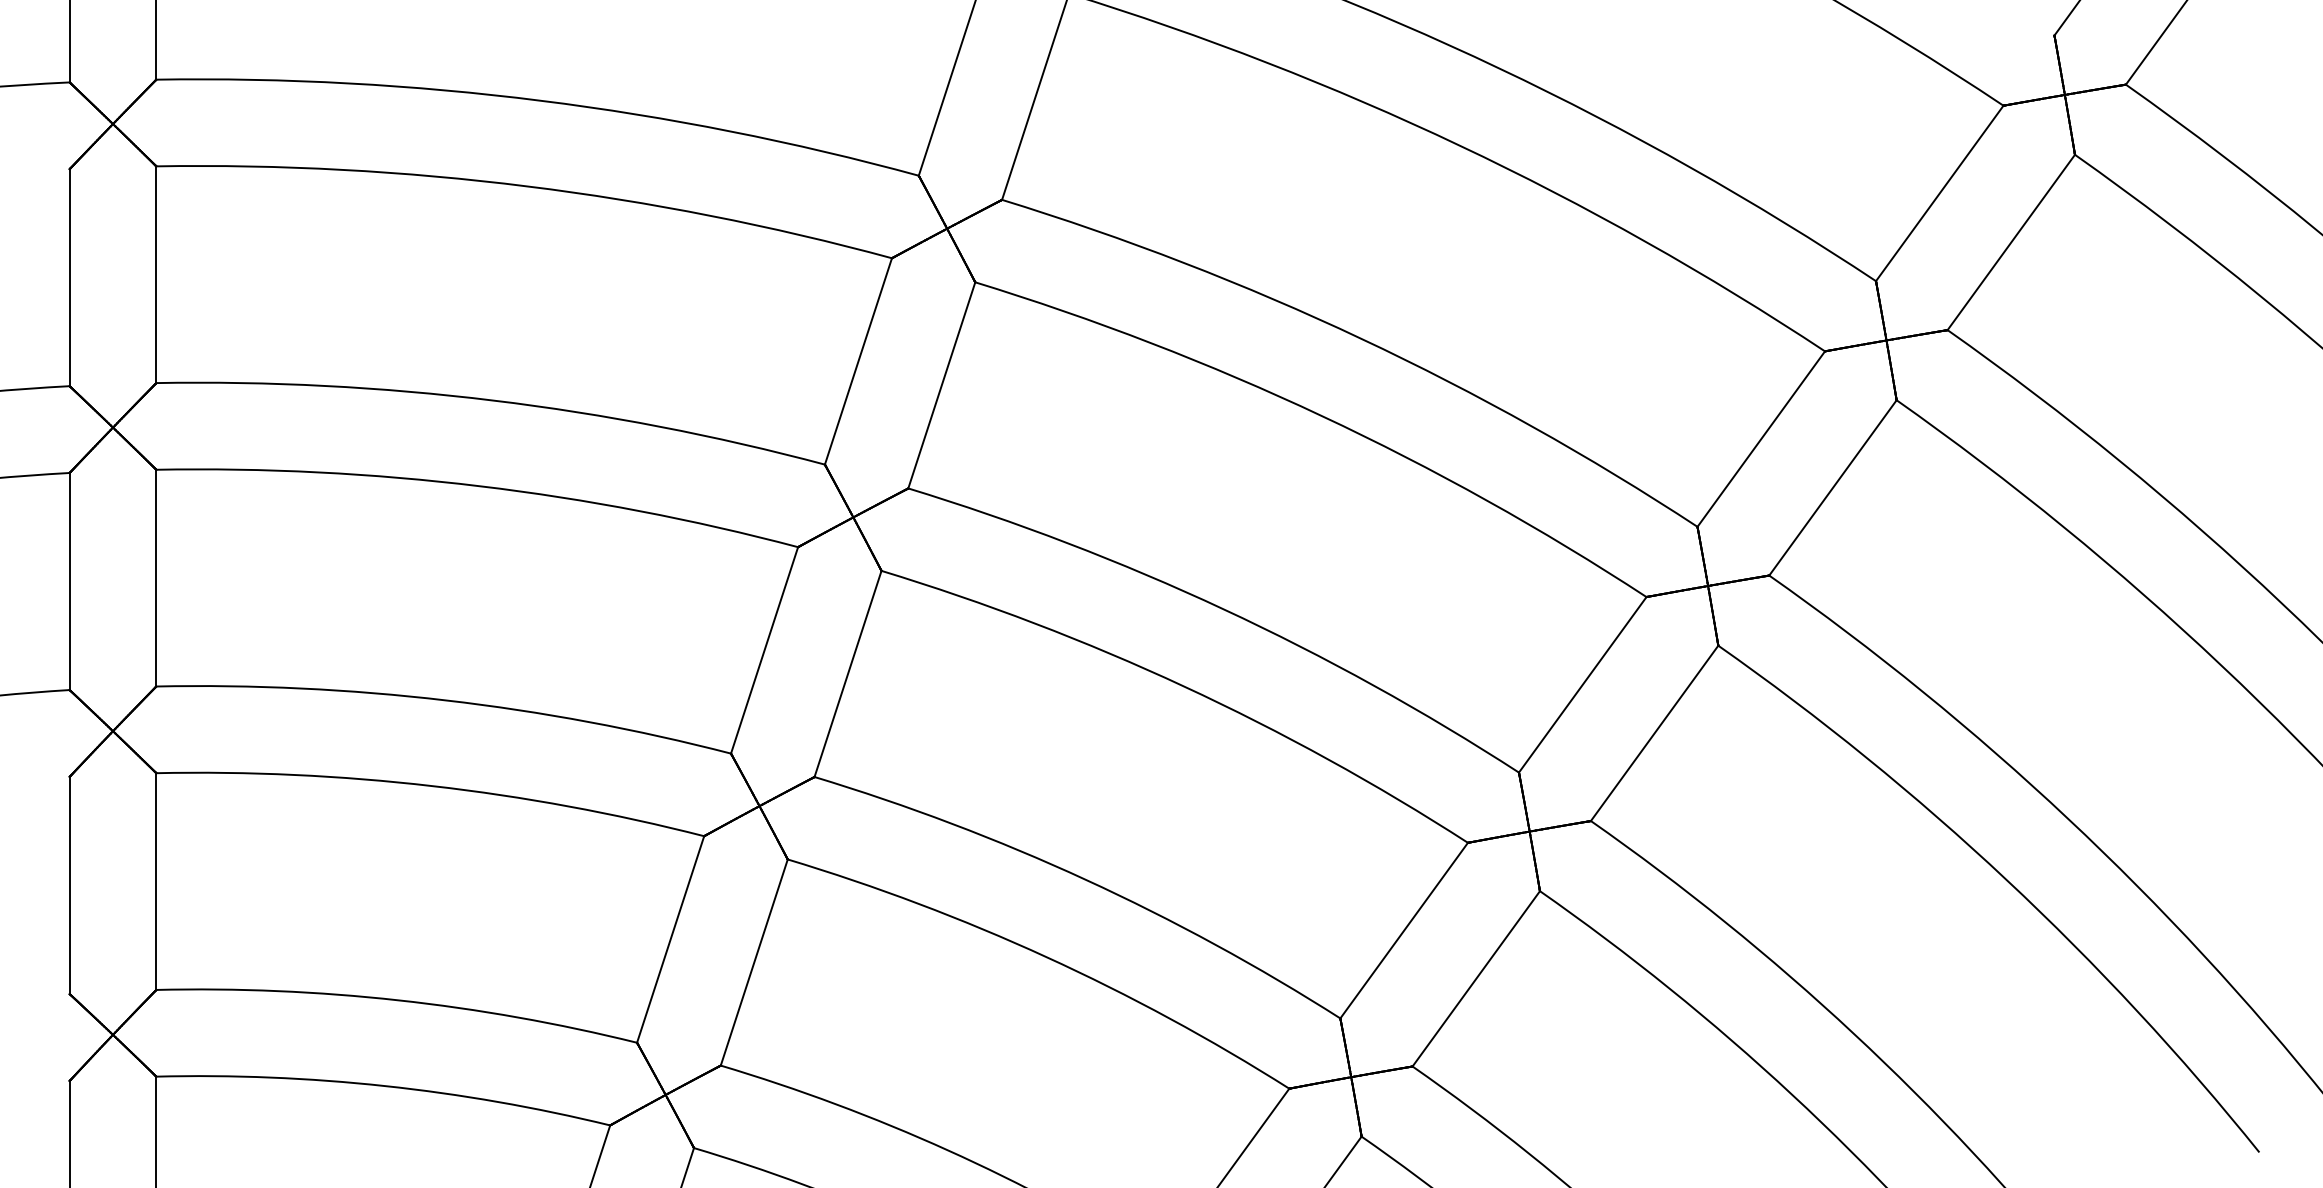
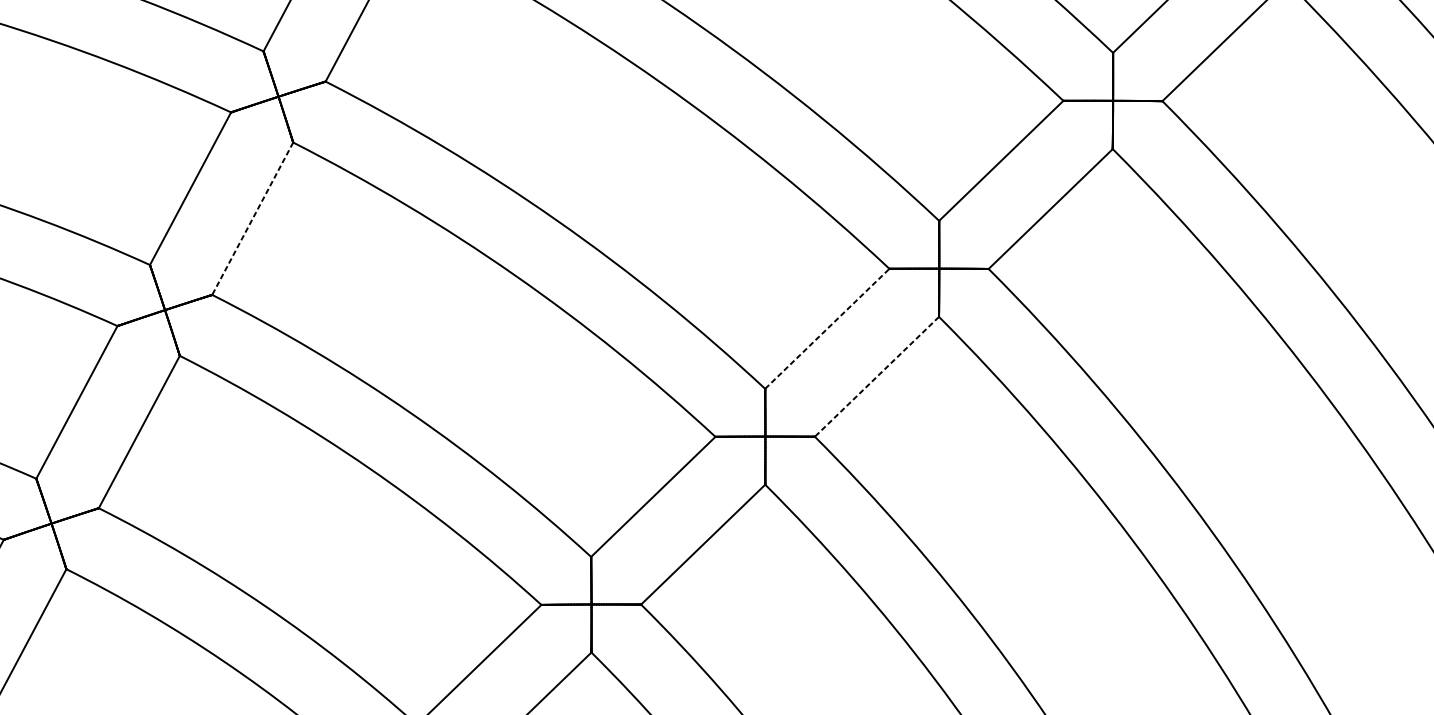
line: (847, 674) -> (252, 219), solid -> dashed
line: (1583, 684) -> (827, 328), solid -> dashed
line: (1654, 733) -> (876, 376), solid -> dashed

